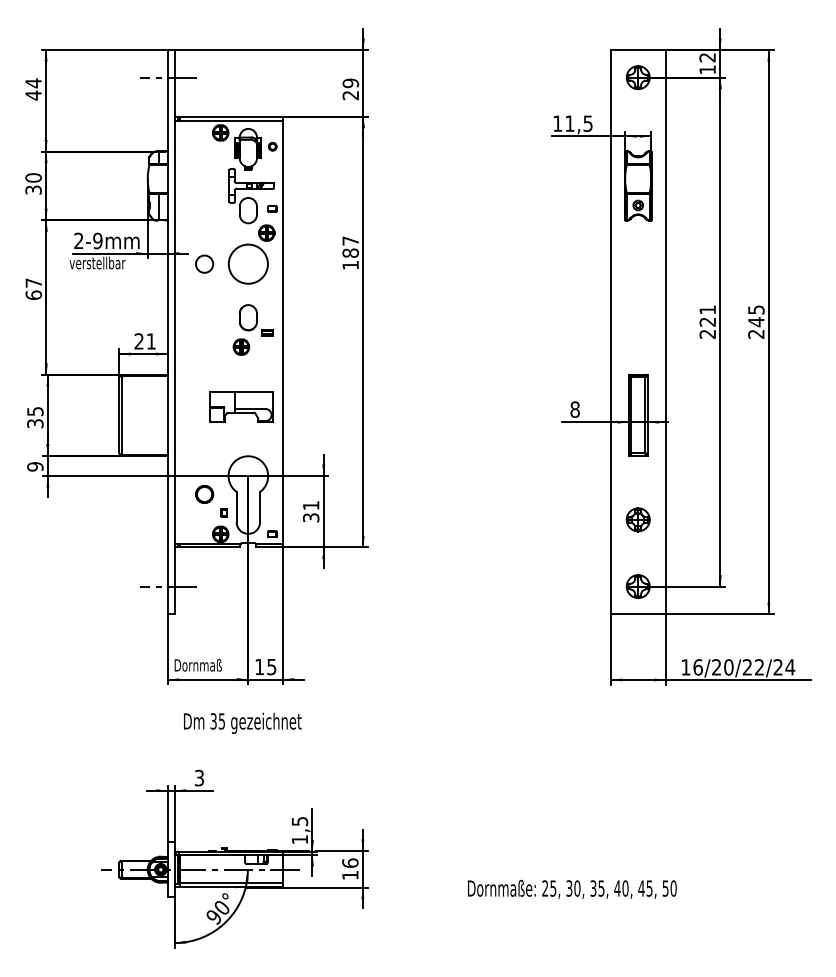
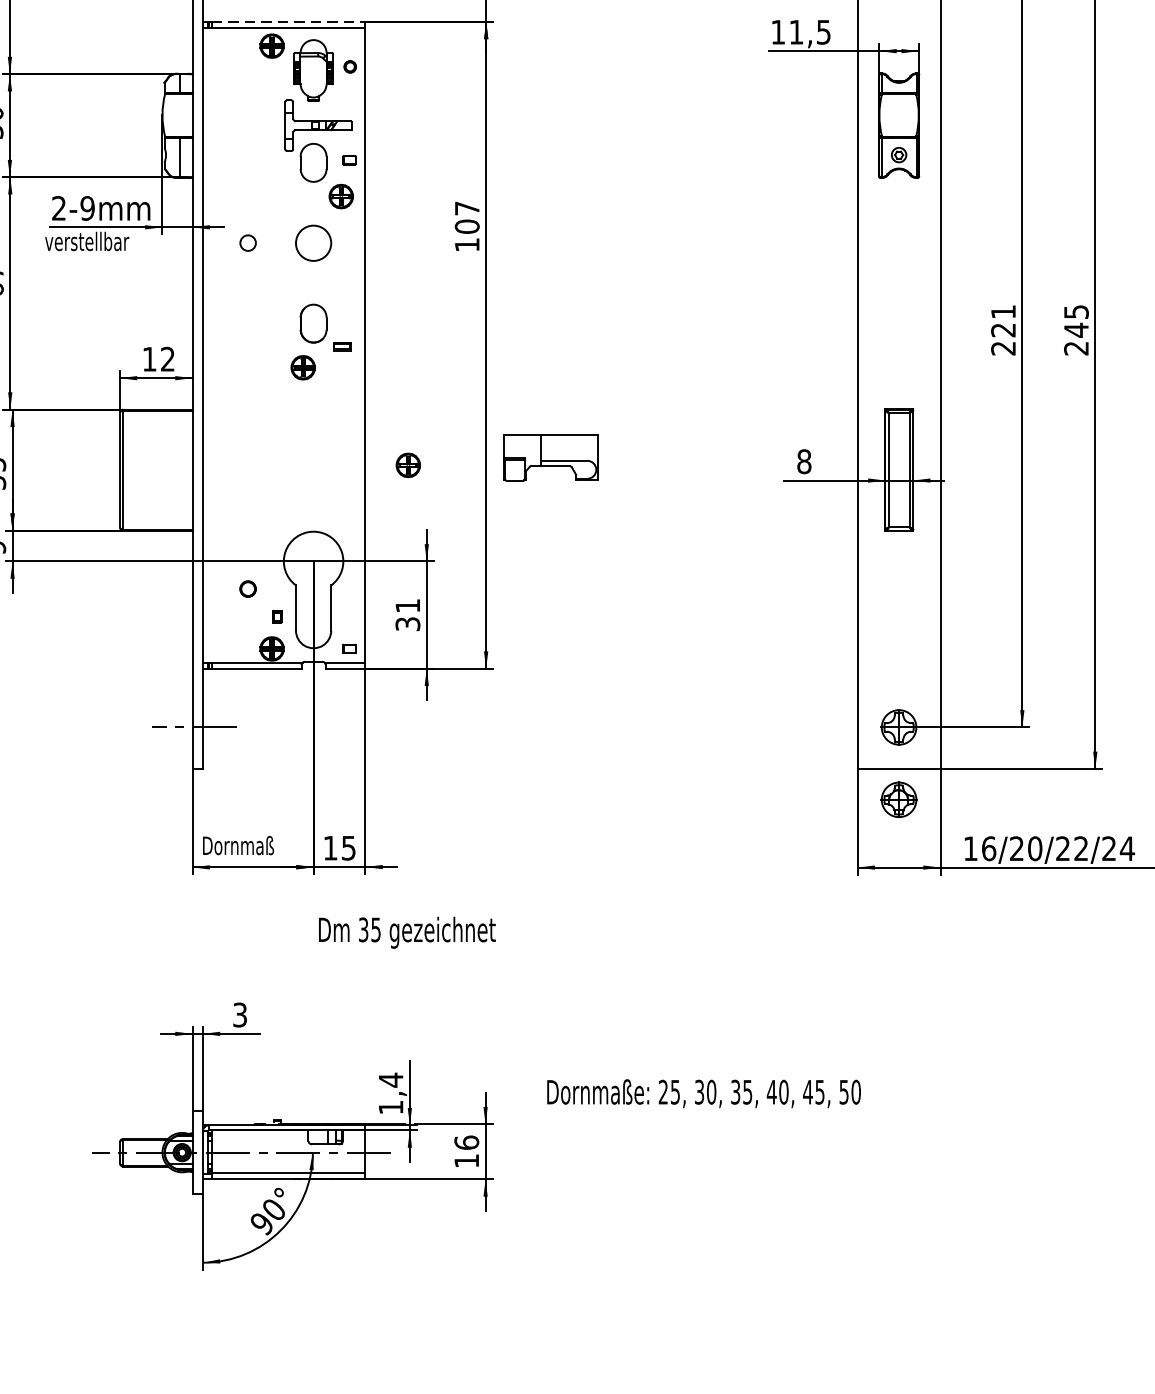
line: (232, 116) -> (289, 21), solid -> dashed
text: (350, 252) -> (466, 225), 187 -> 107
circle: (204, 263) -> (247, 242), size x0.6
circle: (247, 263) -> (312, 242), size x0.6
text: (144, 341) -> (157, 359), 21 -> 12
part: (241, 407) -> (551, 458), moved
part: (311, 411) -> (408, 464), added
circle: (204, 494) -> (247, 589), size x0.6
part: (637, 519) -> (897, 799), moved
text: (242, 722) -> (406, 931), moved
text: (299, 821) -> (390, 1080), 1,5 -> 1,4
text: (572, 888) -> (704, 1092), moved

